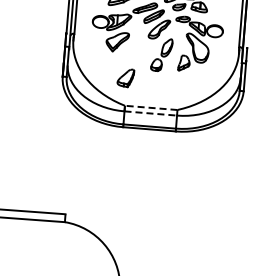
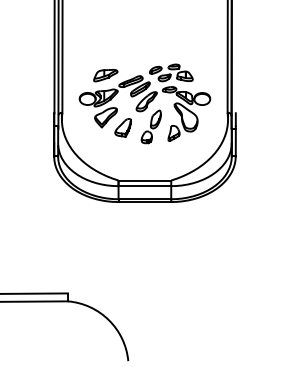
part: (125, 77) -> (122, 127), moved
line: (150, 107) -> (144, 180), dashed -> solid
line: (151, 113) -> (145, 186), dashed -> solid

